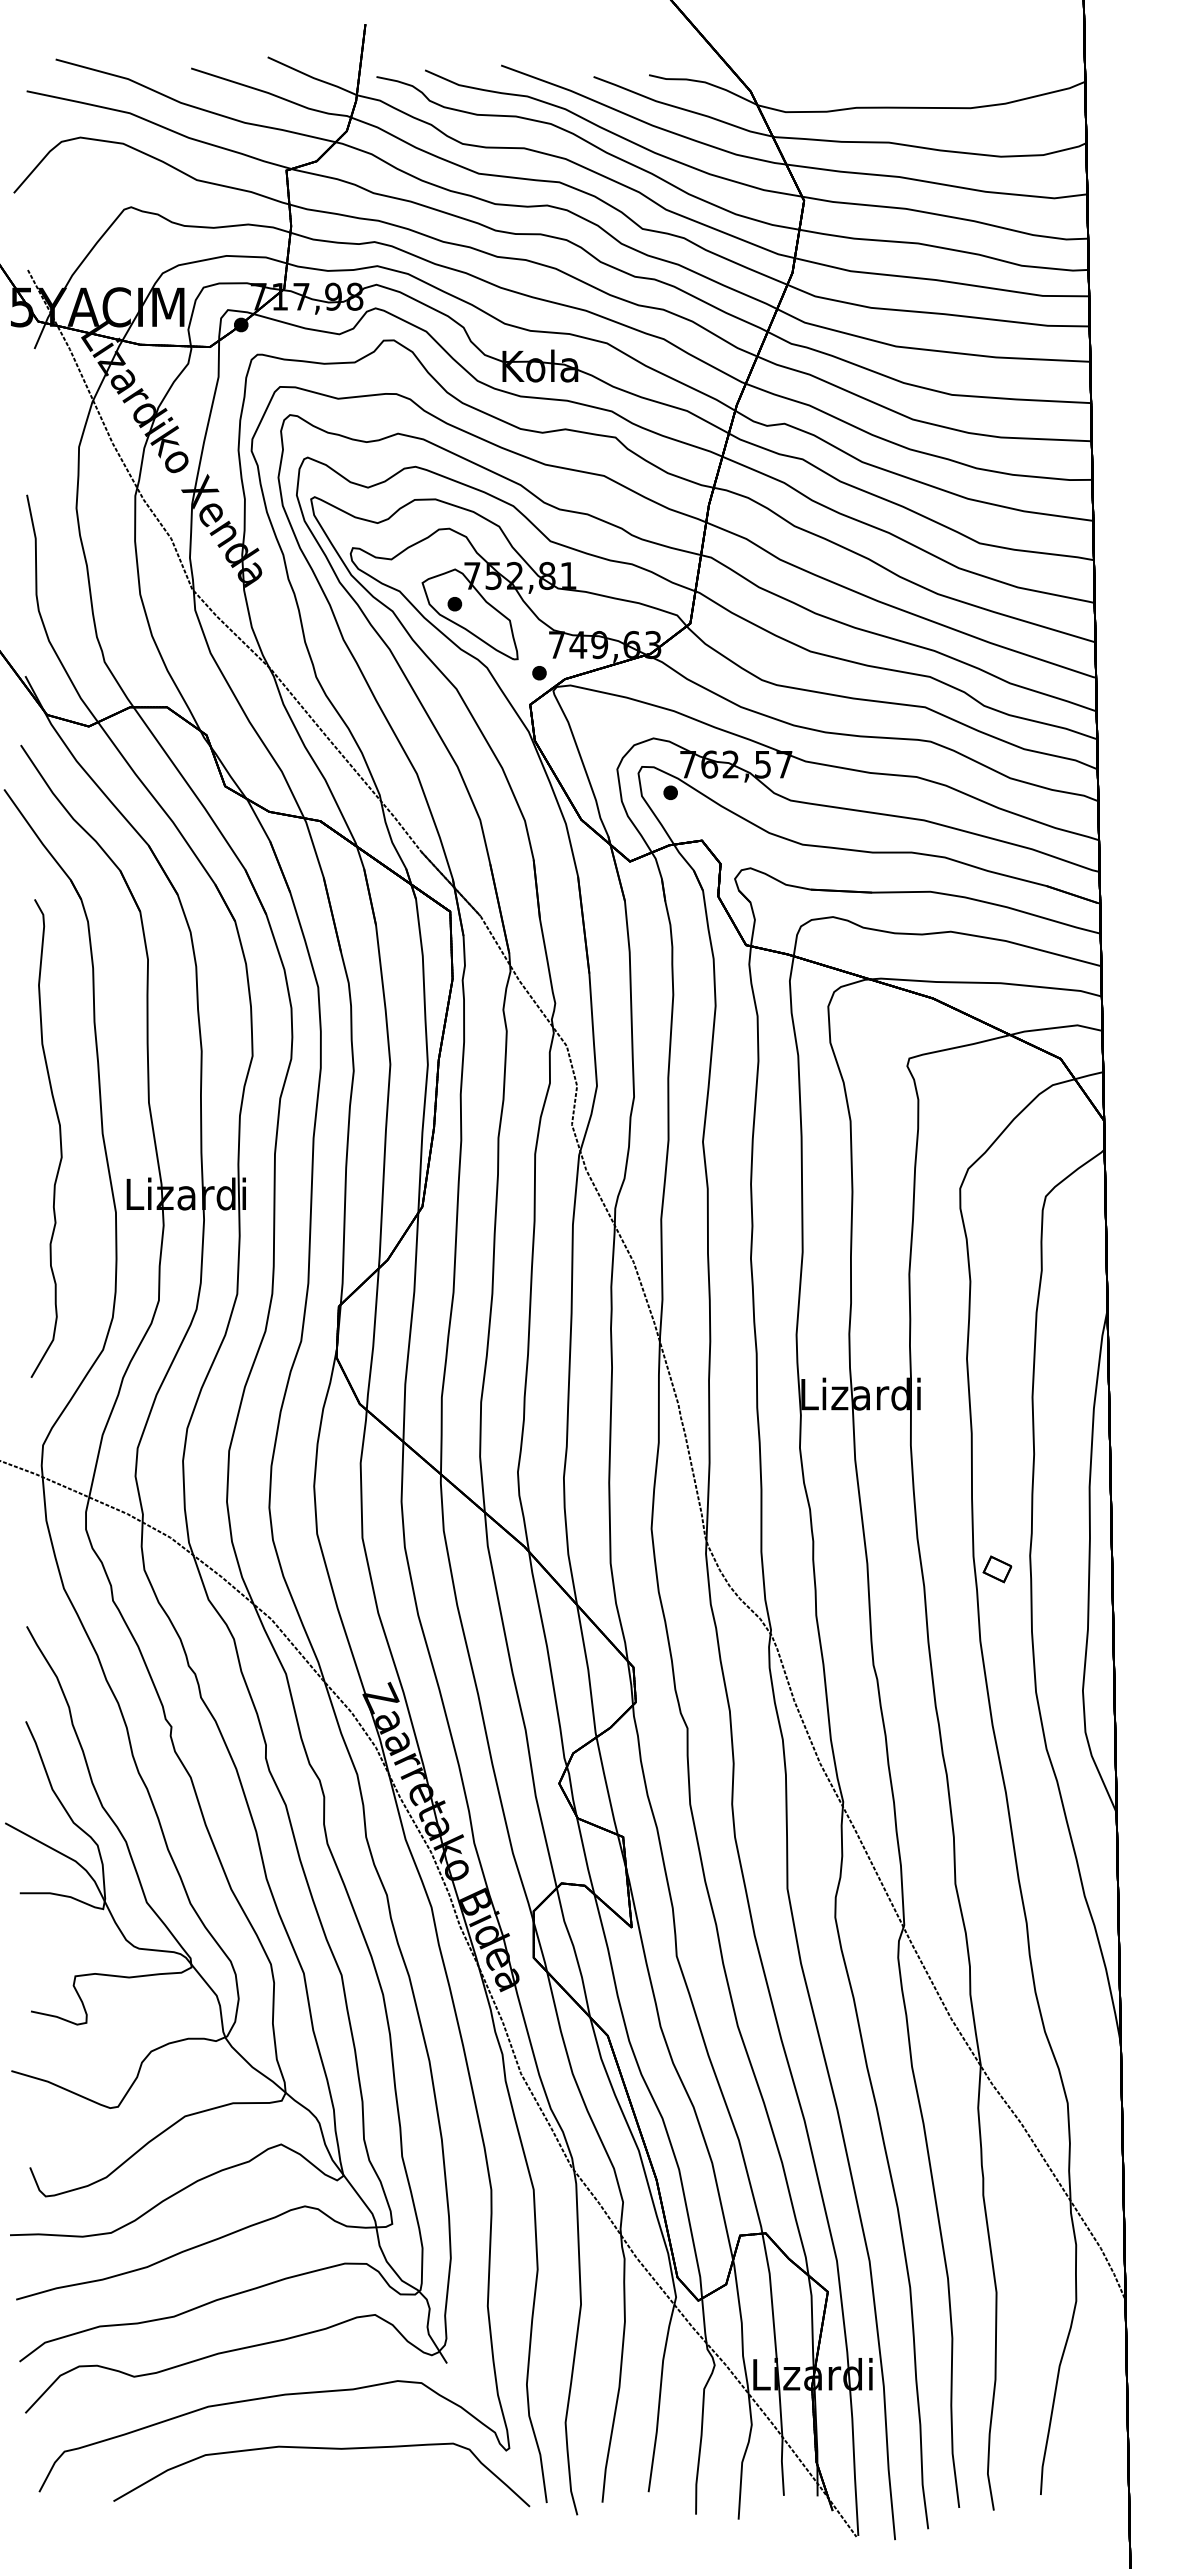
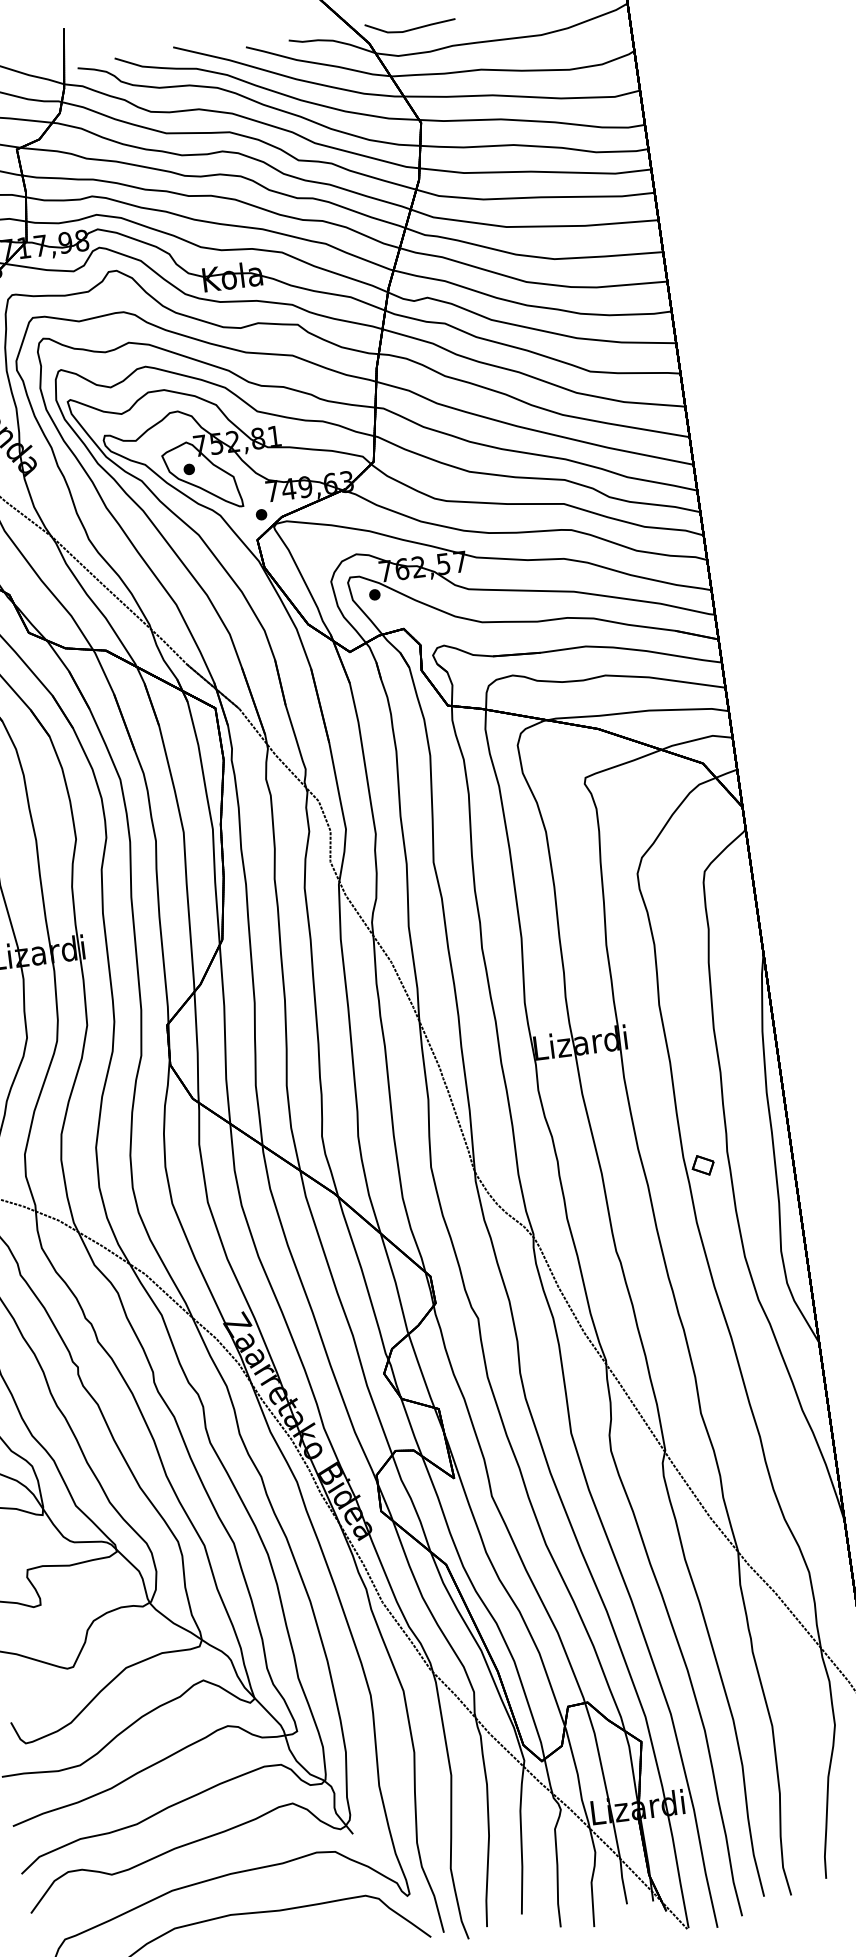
line: (807, 79) -> (412, 28), added

